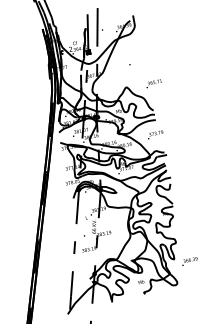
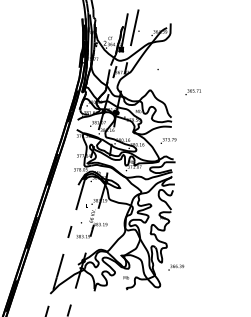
text: (153, 84) -> (192, 92), moved

